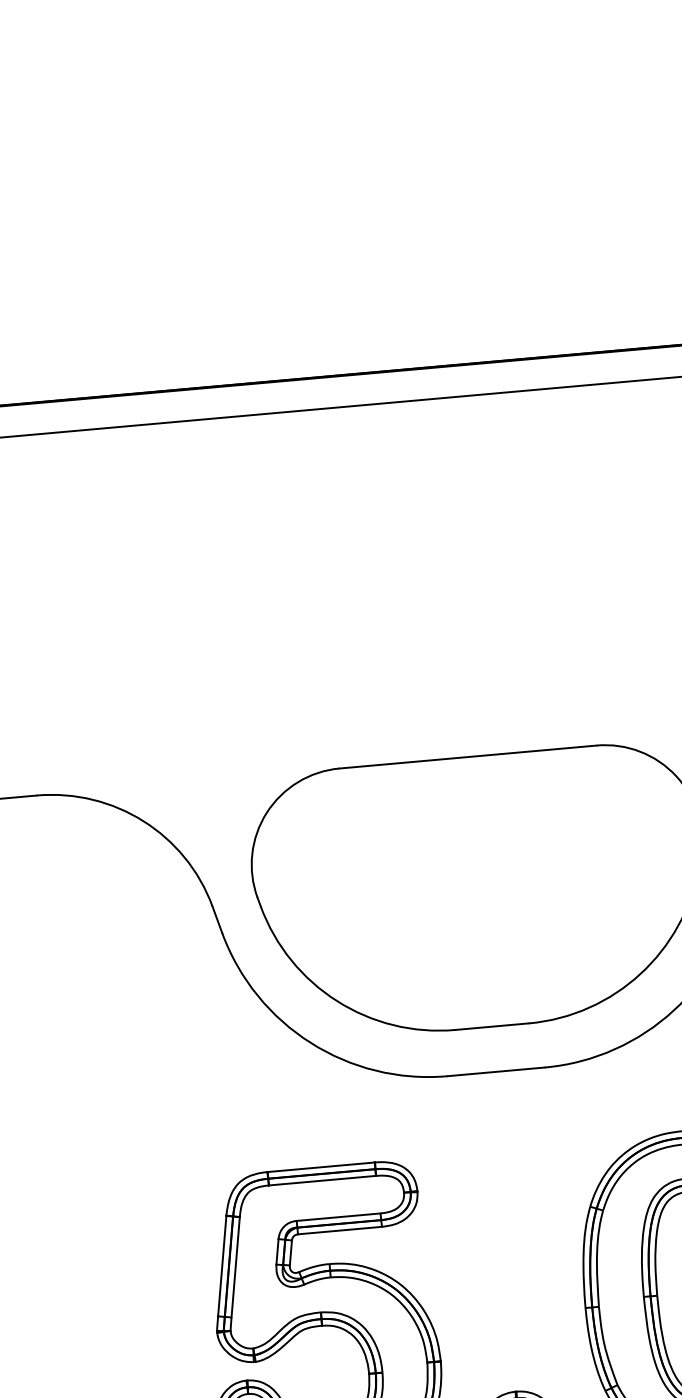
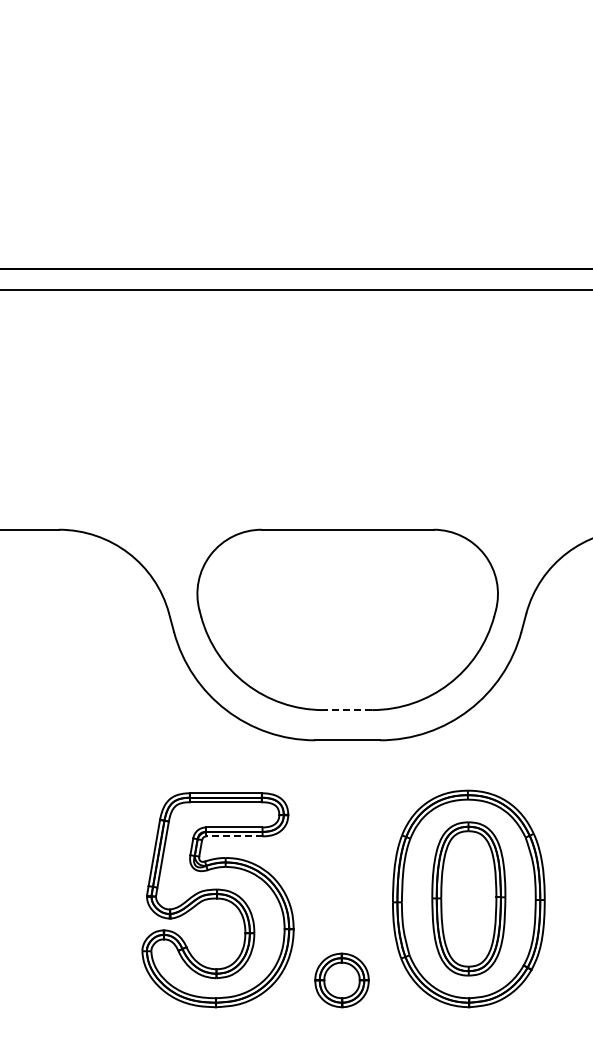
line: (492, 1027) -> (347, 710), solid -> dashed
line: (339, 1230) -> (234, 836), solid -> dashed

